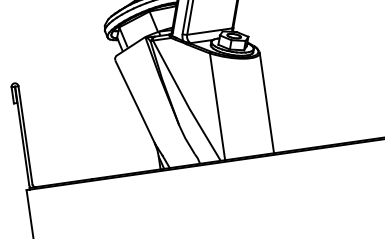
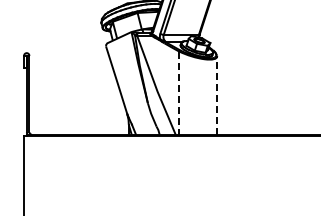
line: (267, 102) -> (217, 95), solid -> dashed
line: (218, 107) -> (179, 93), solid -> dashed

